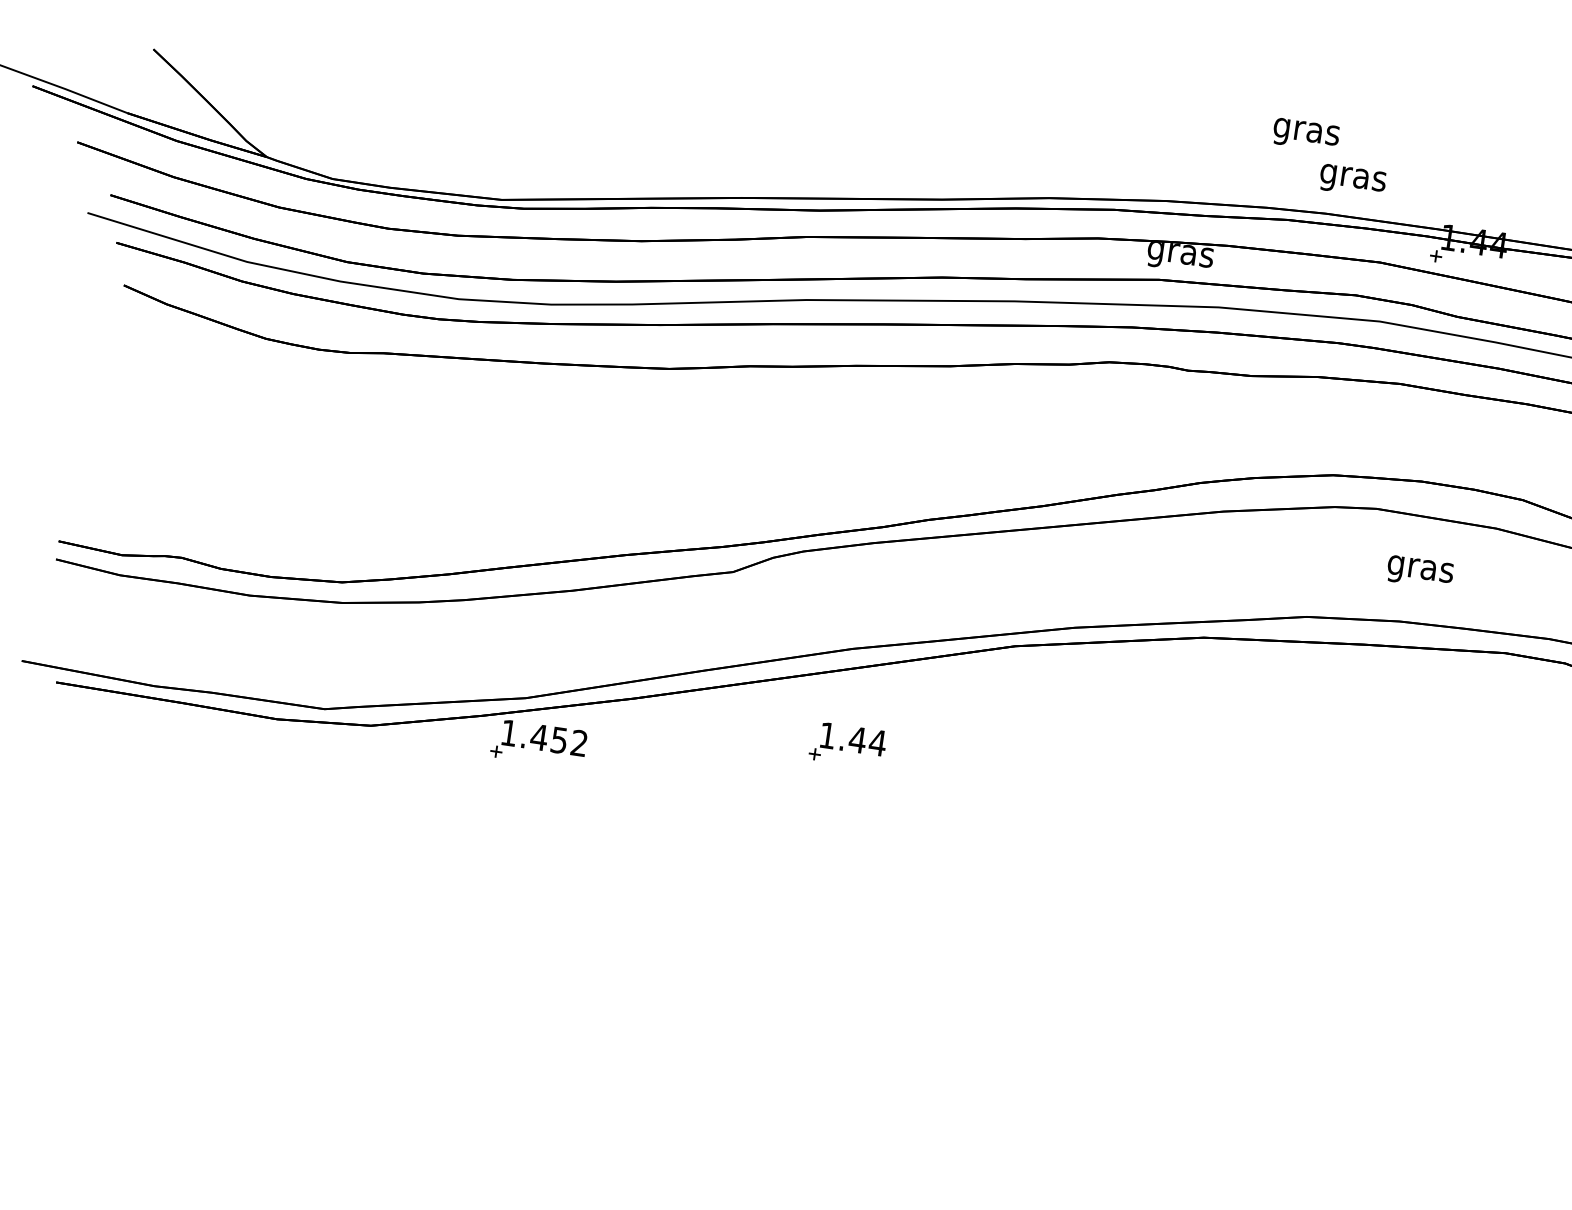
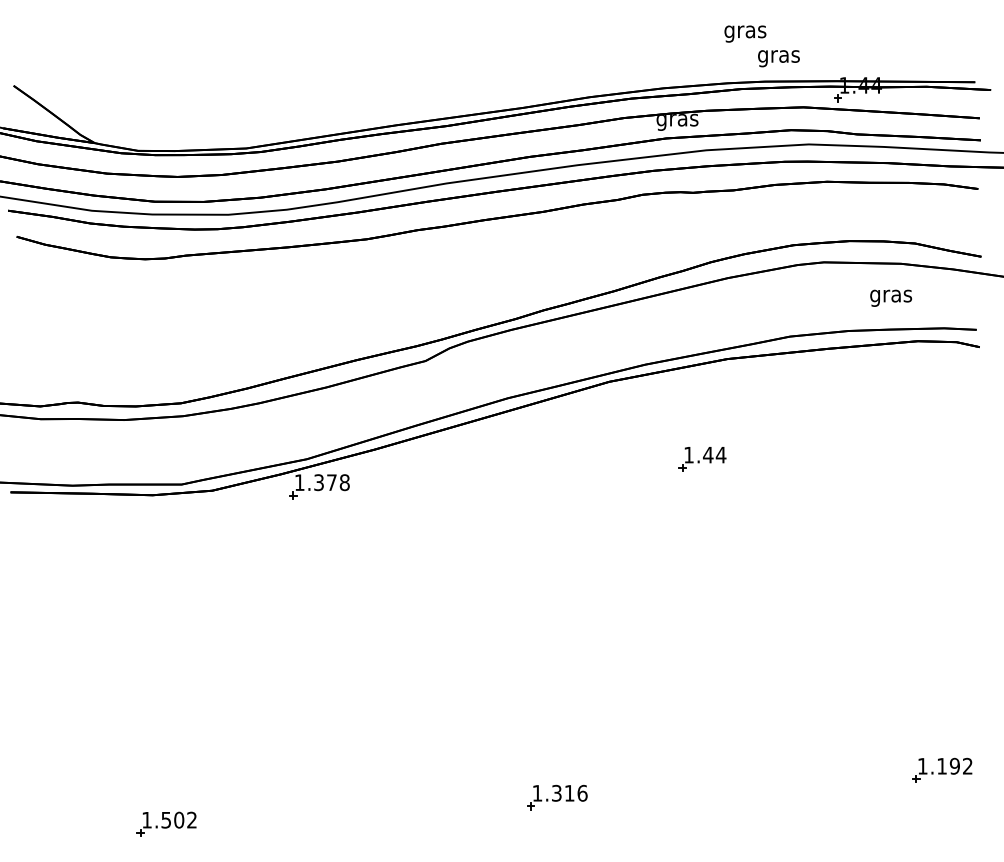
text: (1419, 571) -> (890, 297), moved
text: (558, 740) -> (331, 482), 1.452 -> 1.378
part: (847, 745) -> (702, 459), moved

